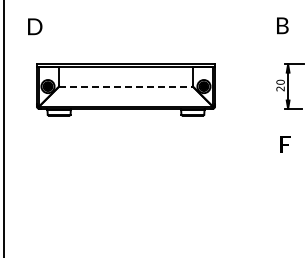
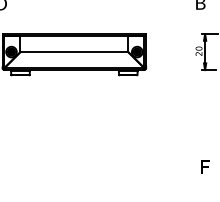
line: (126, 86) -> (74, 52), dashed -> solid
text: (285, 144) -> (205, 166), moved

